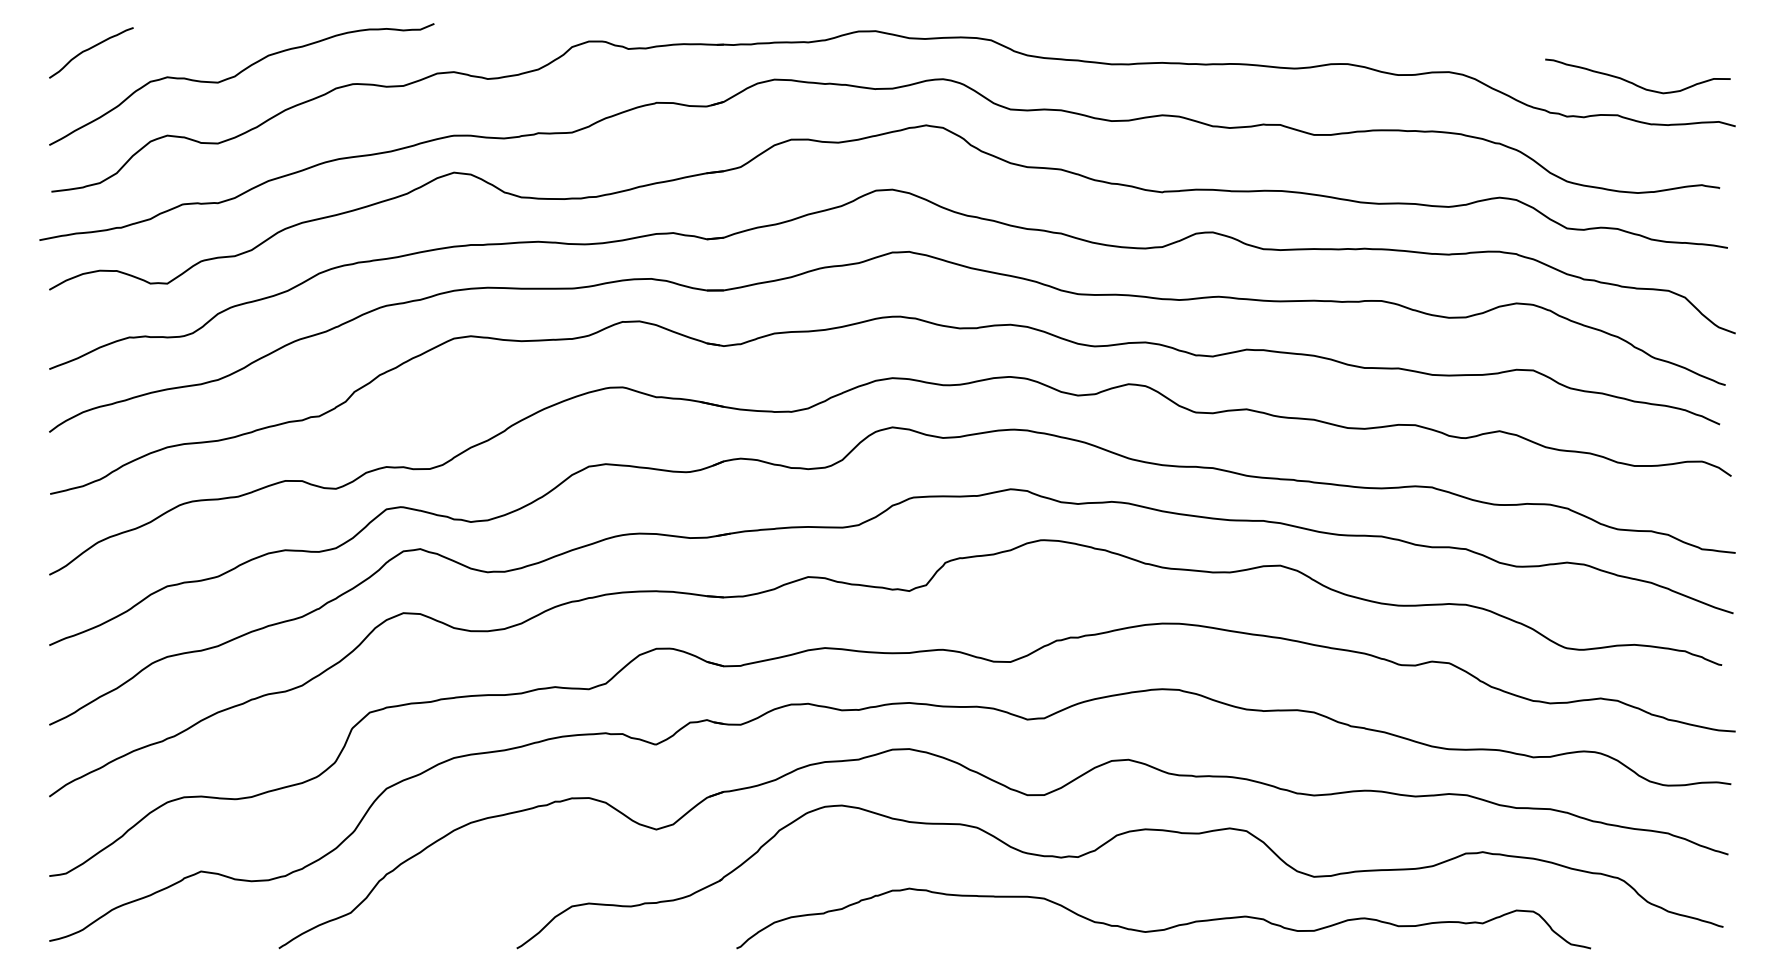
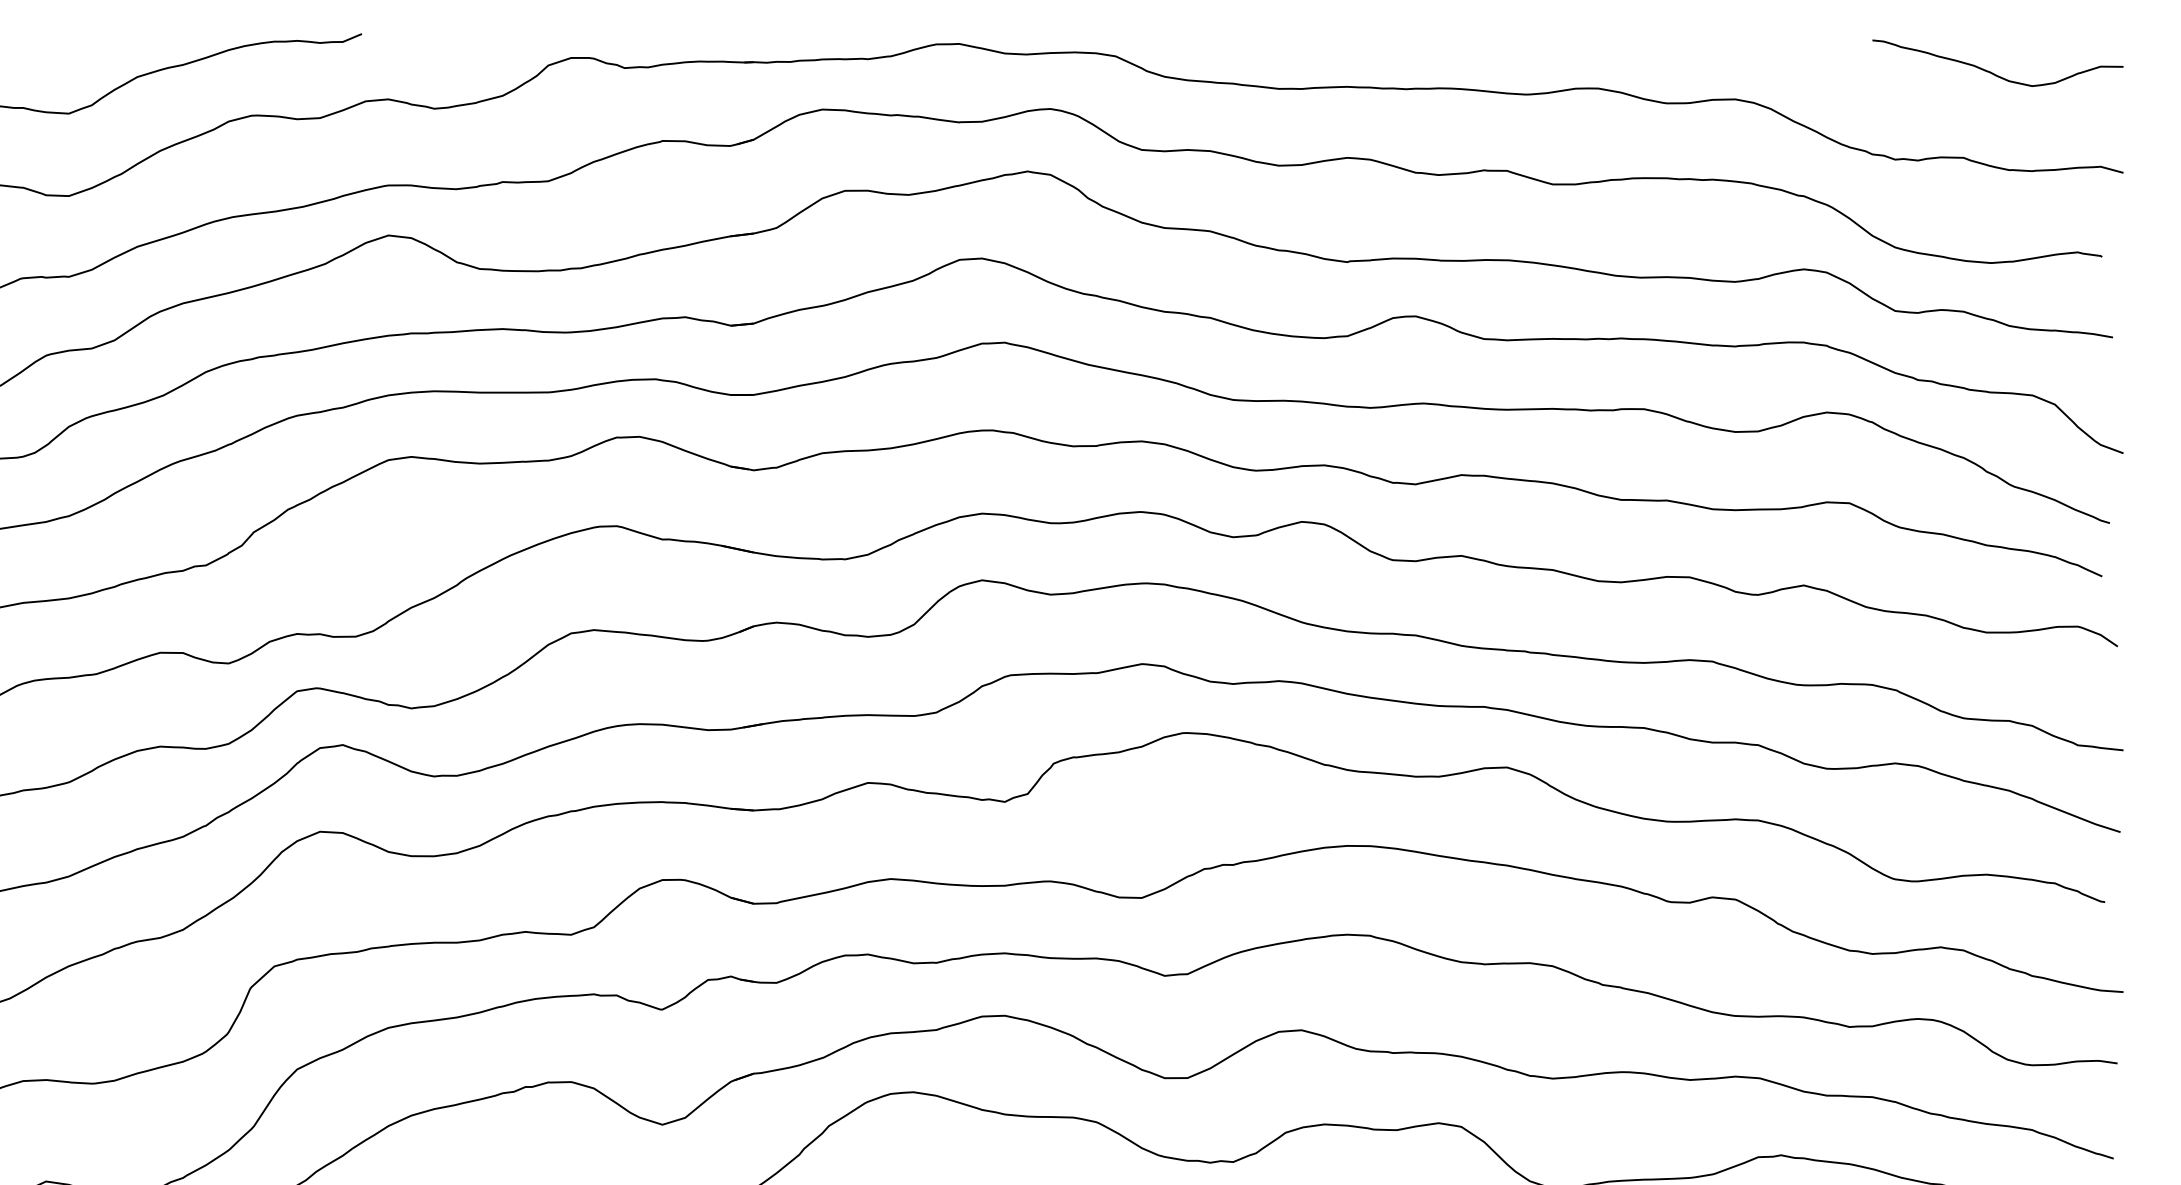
curve: (1633, 82) -> (1991, 71), moved

